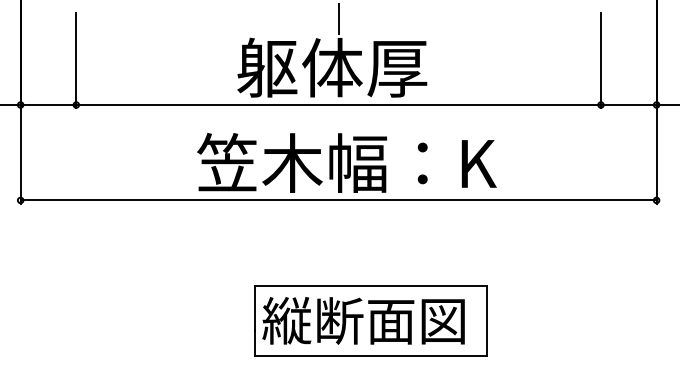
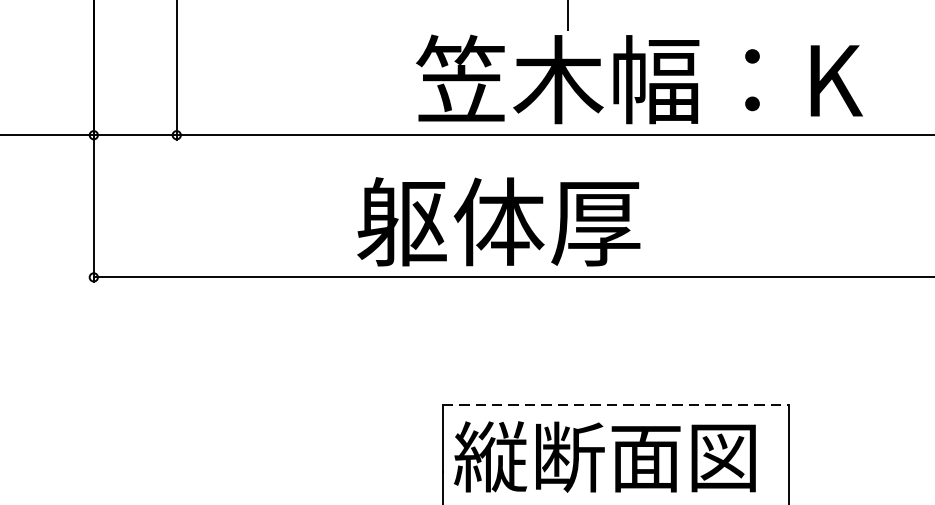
text: (386, 67) -> (639, 79), 躯体厚 -> 笠木幅：K
text: (346, 162) -> (579, 220), 笠木幅：K -> 躯体厚
line: (371, 286) -> (616, 405), solid -> dashed

